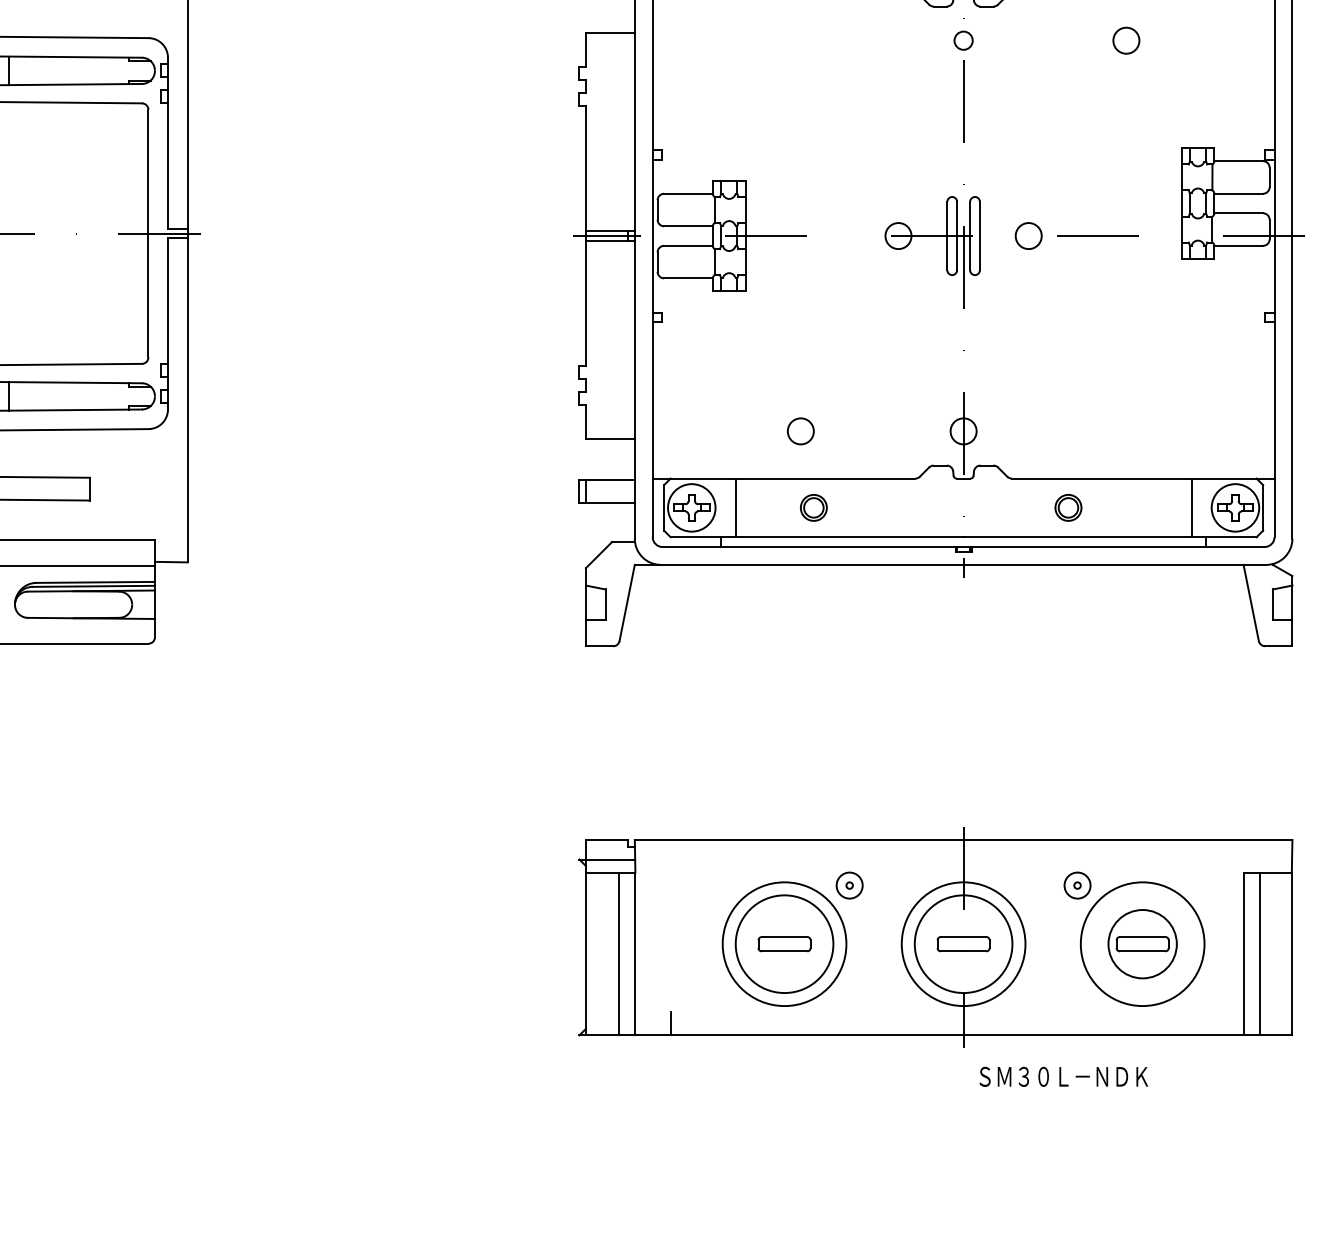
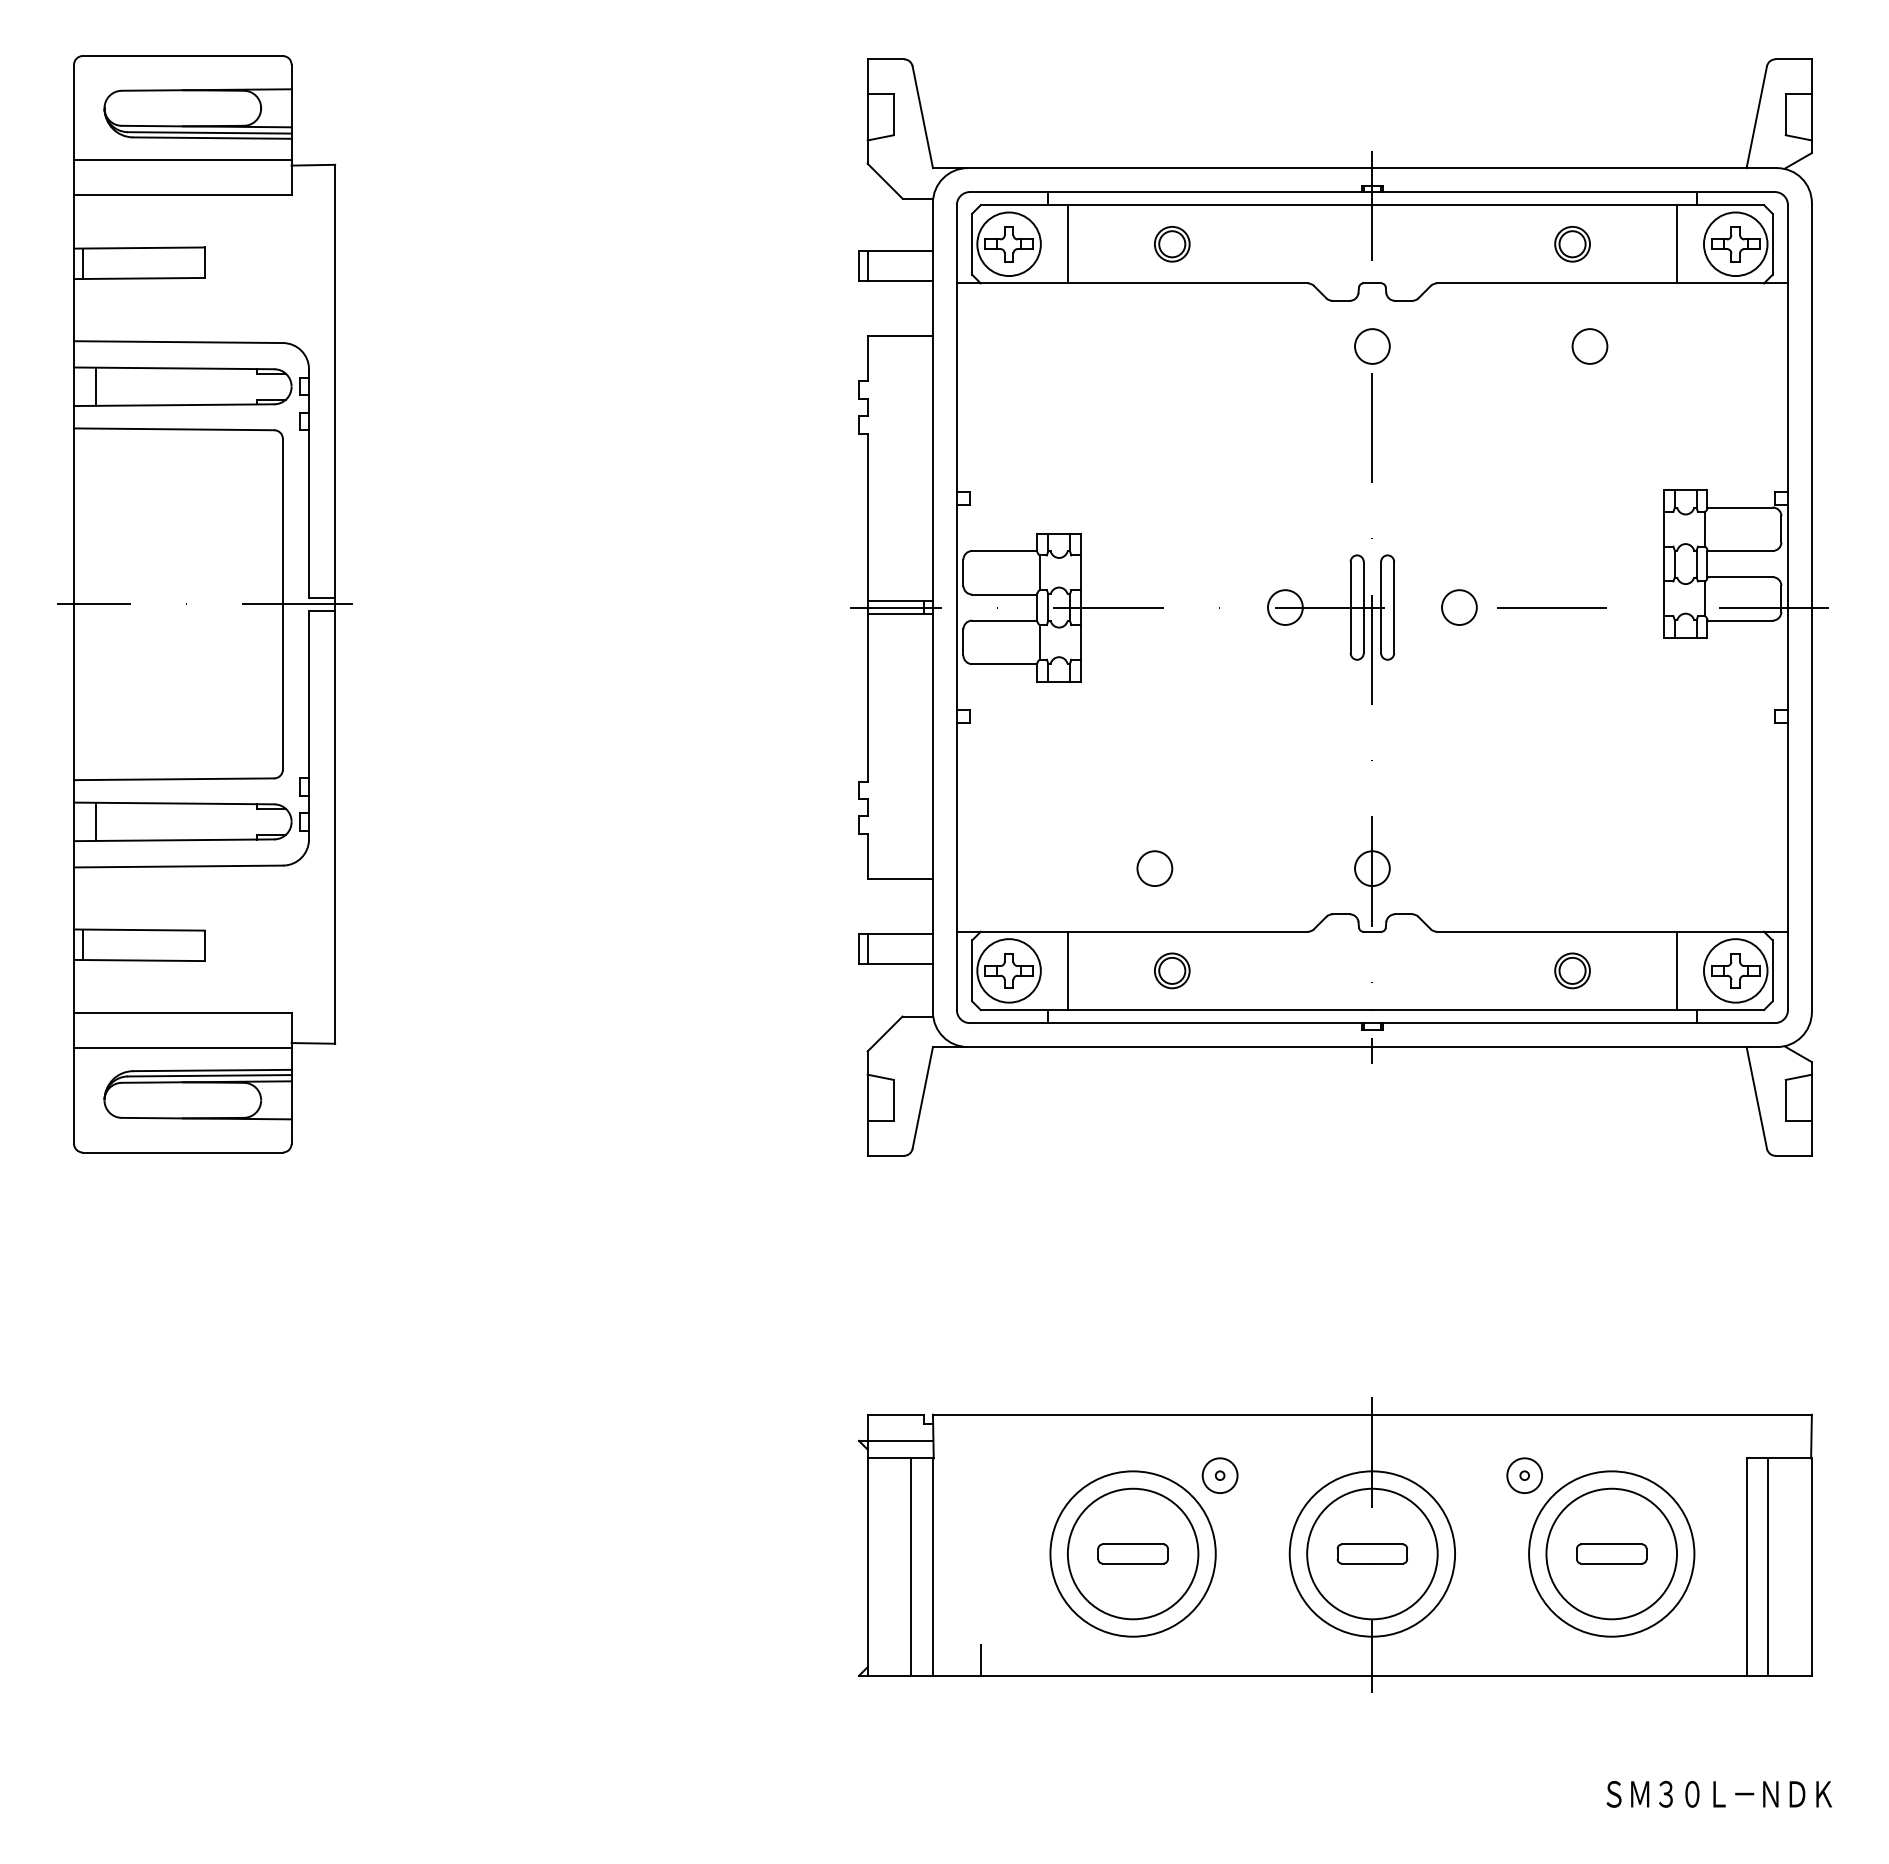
circle: (963, 40) -> (1372, 346), size x1.43
part: (1068, 507) -> (1572, 970), moved
circle: (1142, 943) -> (1611, 1553), size x1.43
text: (1063, 1076) -> (1718, 1793), moved

